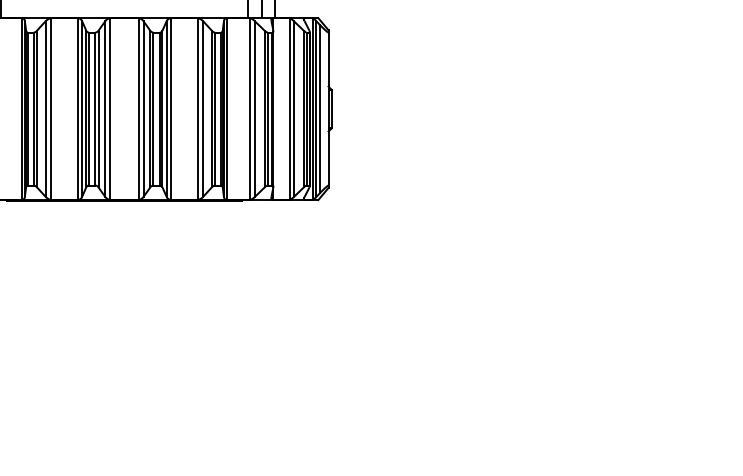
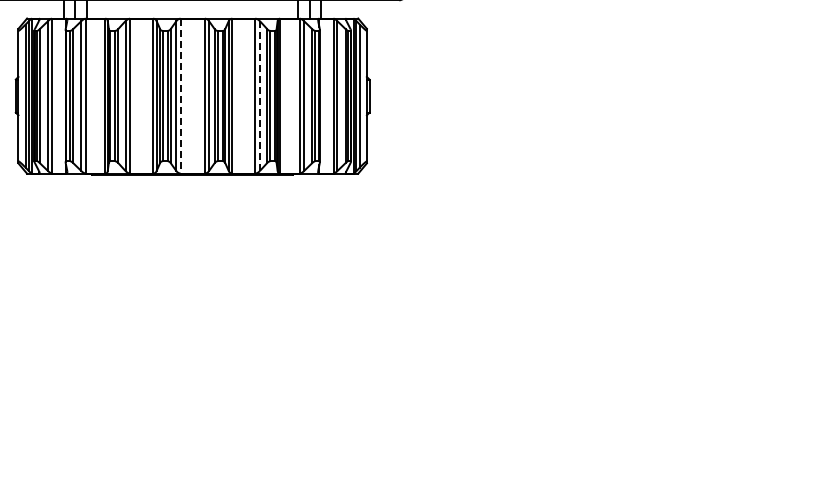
line: (110, 109) -> (180, 96), solid -> dashed
line: (202, 109) -> (259, 96), solid -> dashed

